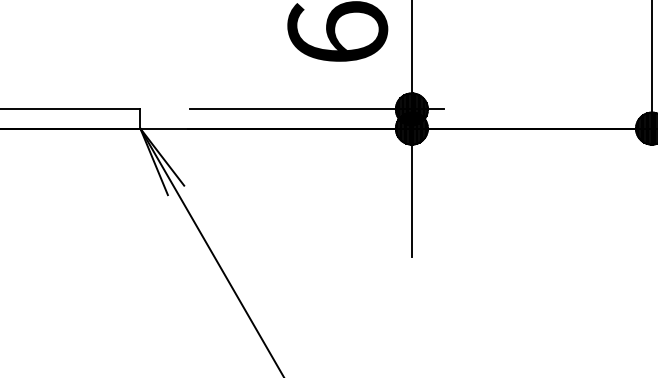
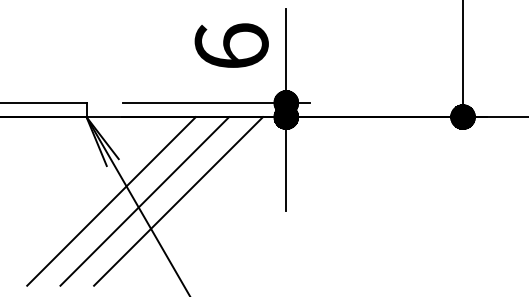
line: (174, 243) -> (111, 201), added
line: (219, 243) -> (144, 201), added
line: (265, 243) -> (178, 201), added

